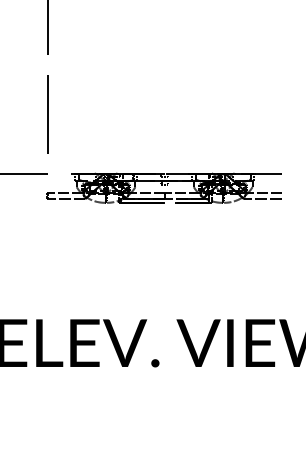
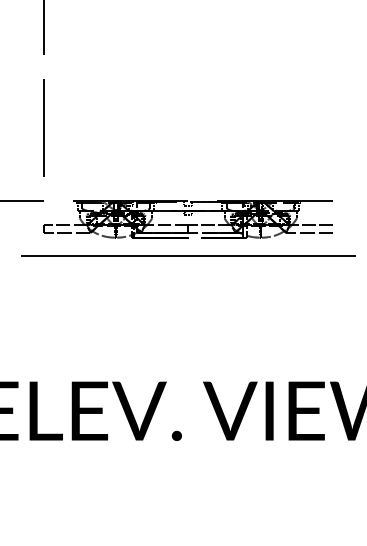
line: (164, 217) -> (188, 255), added

